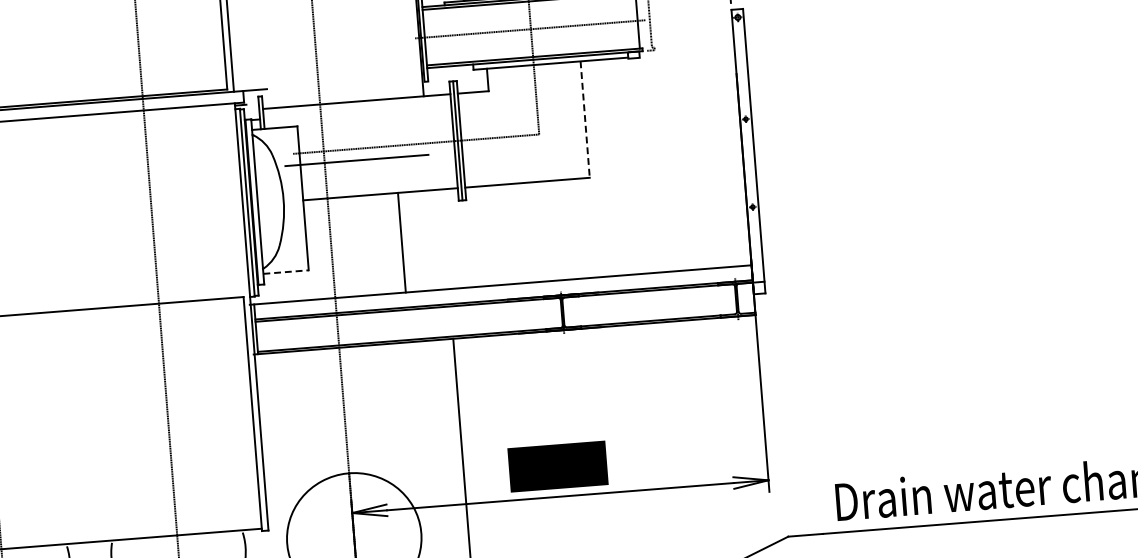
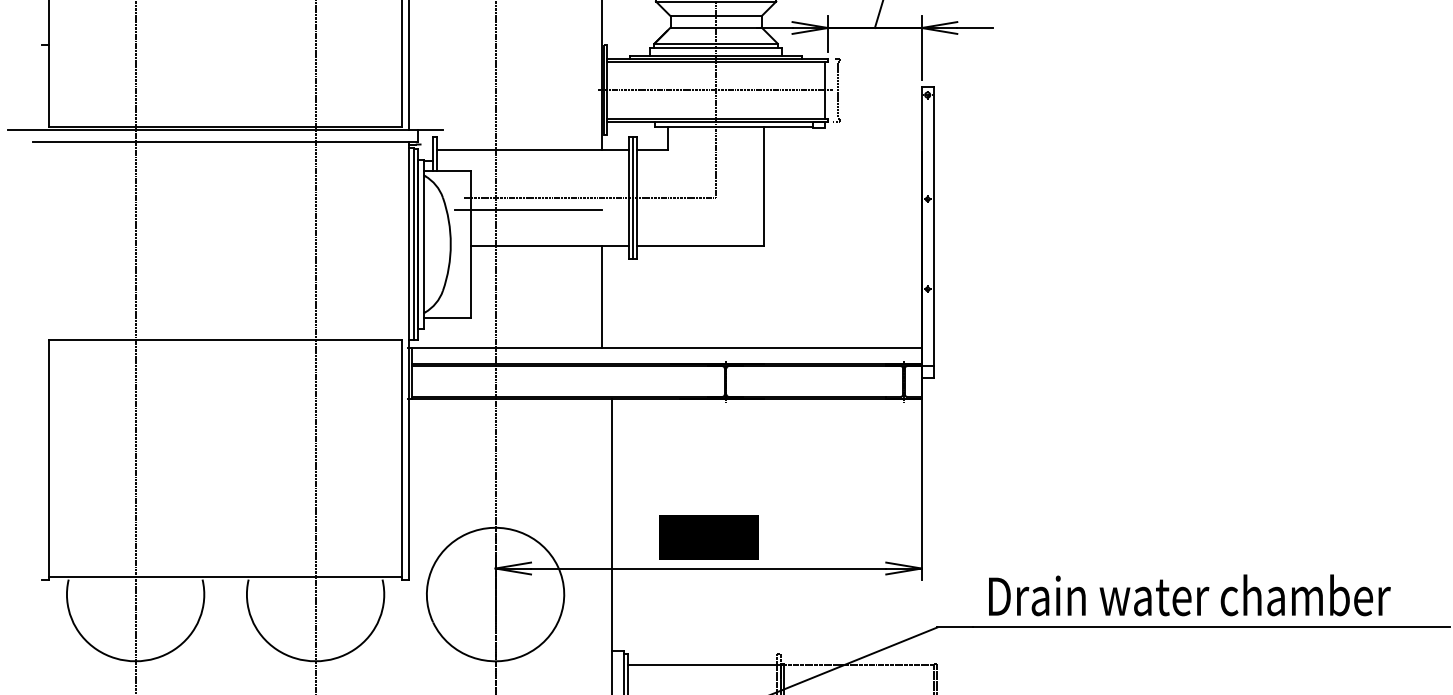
line: (585, 119) -> (764, 186), dashed -> solid
line: (401, 242) -> (601, 297), moved
line: (286, 272) -> (447, 318), dashed -> solid

